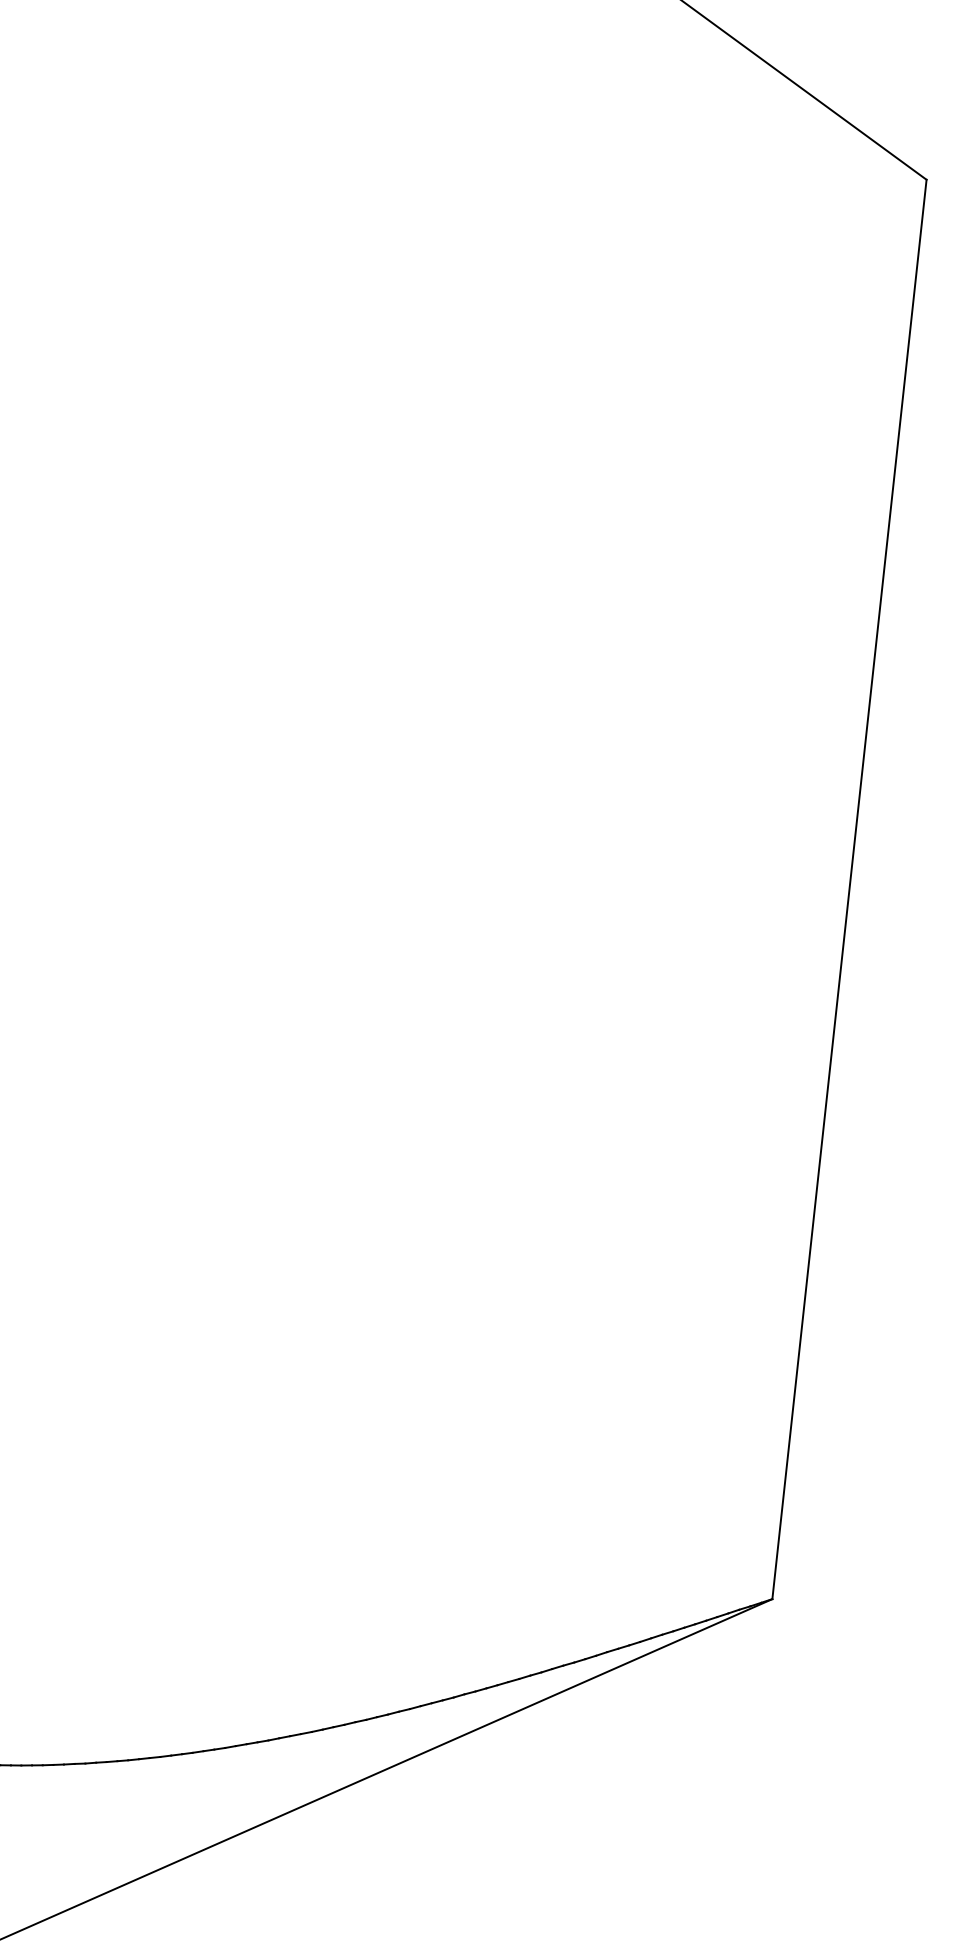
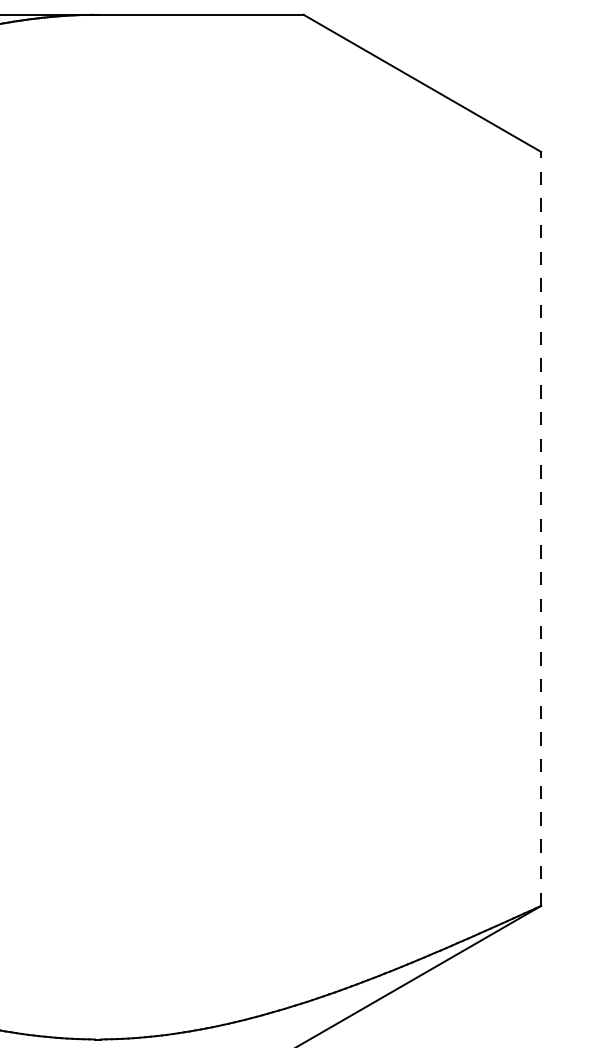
line: (850, 888) -> (541, 528), solid -> dashed

